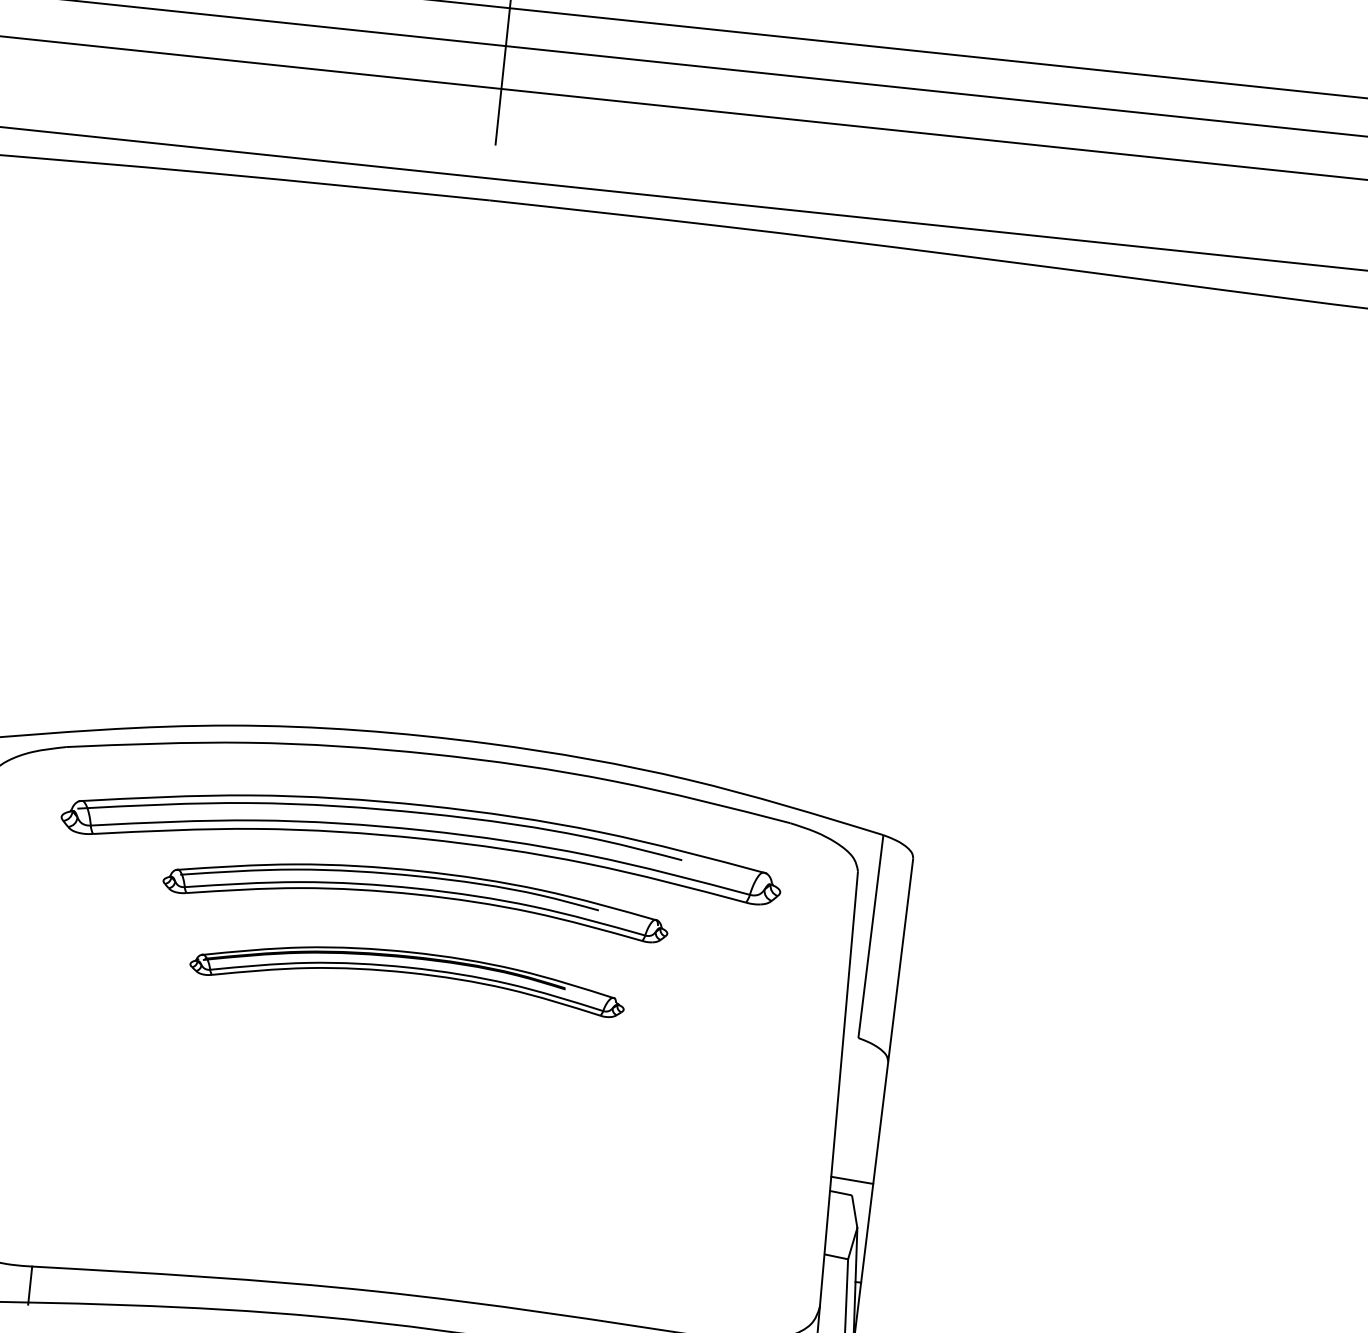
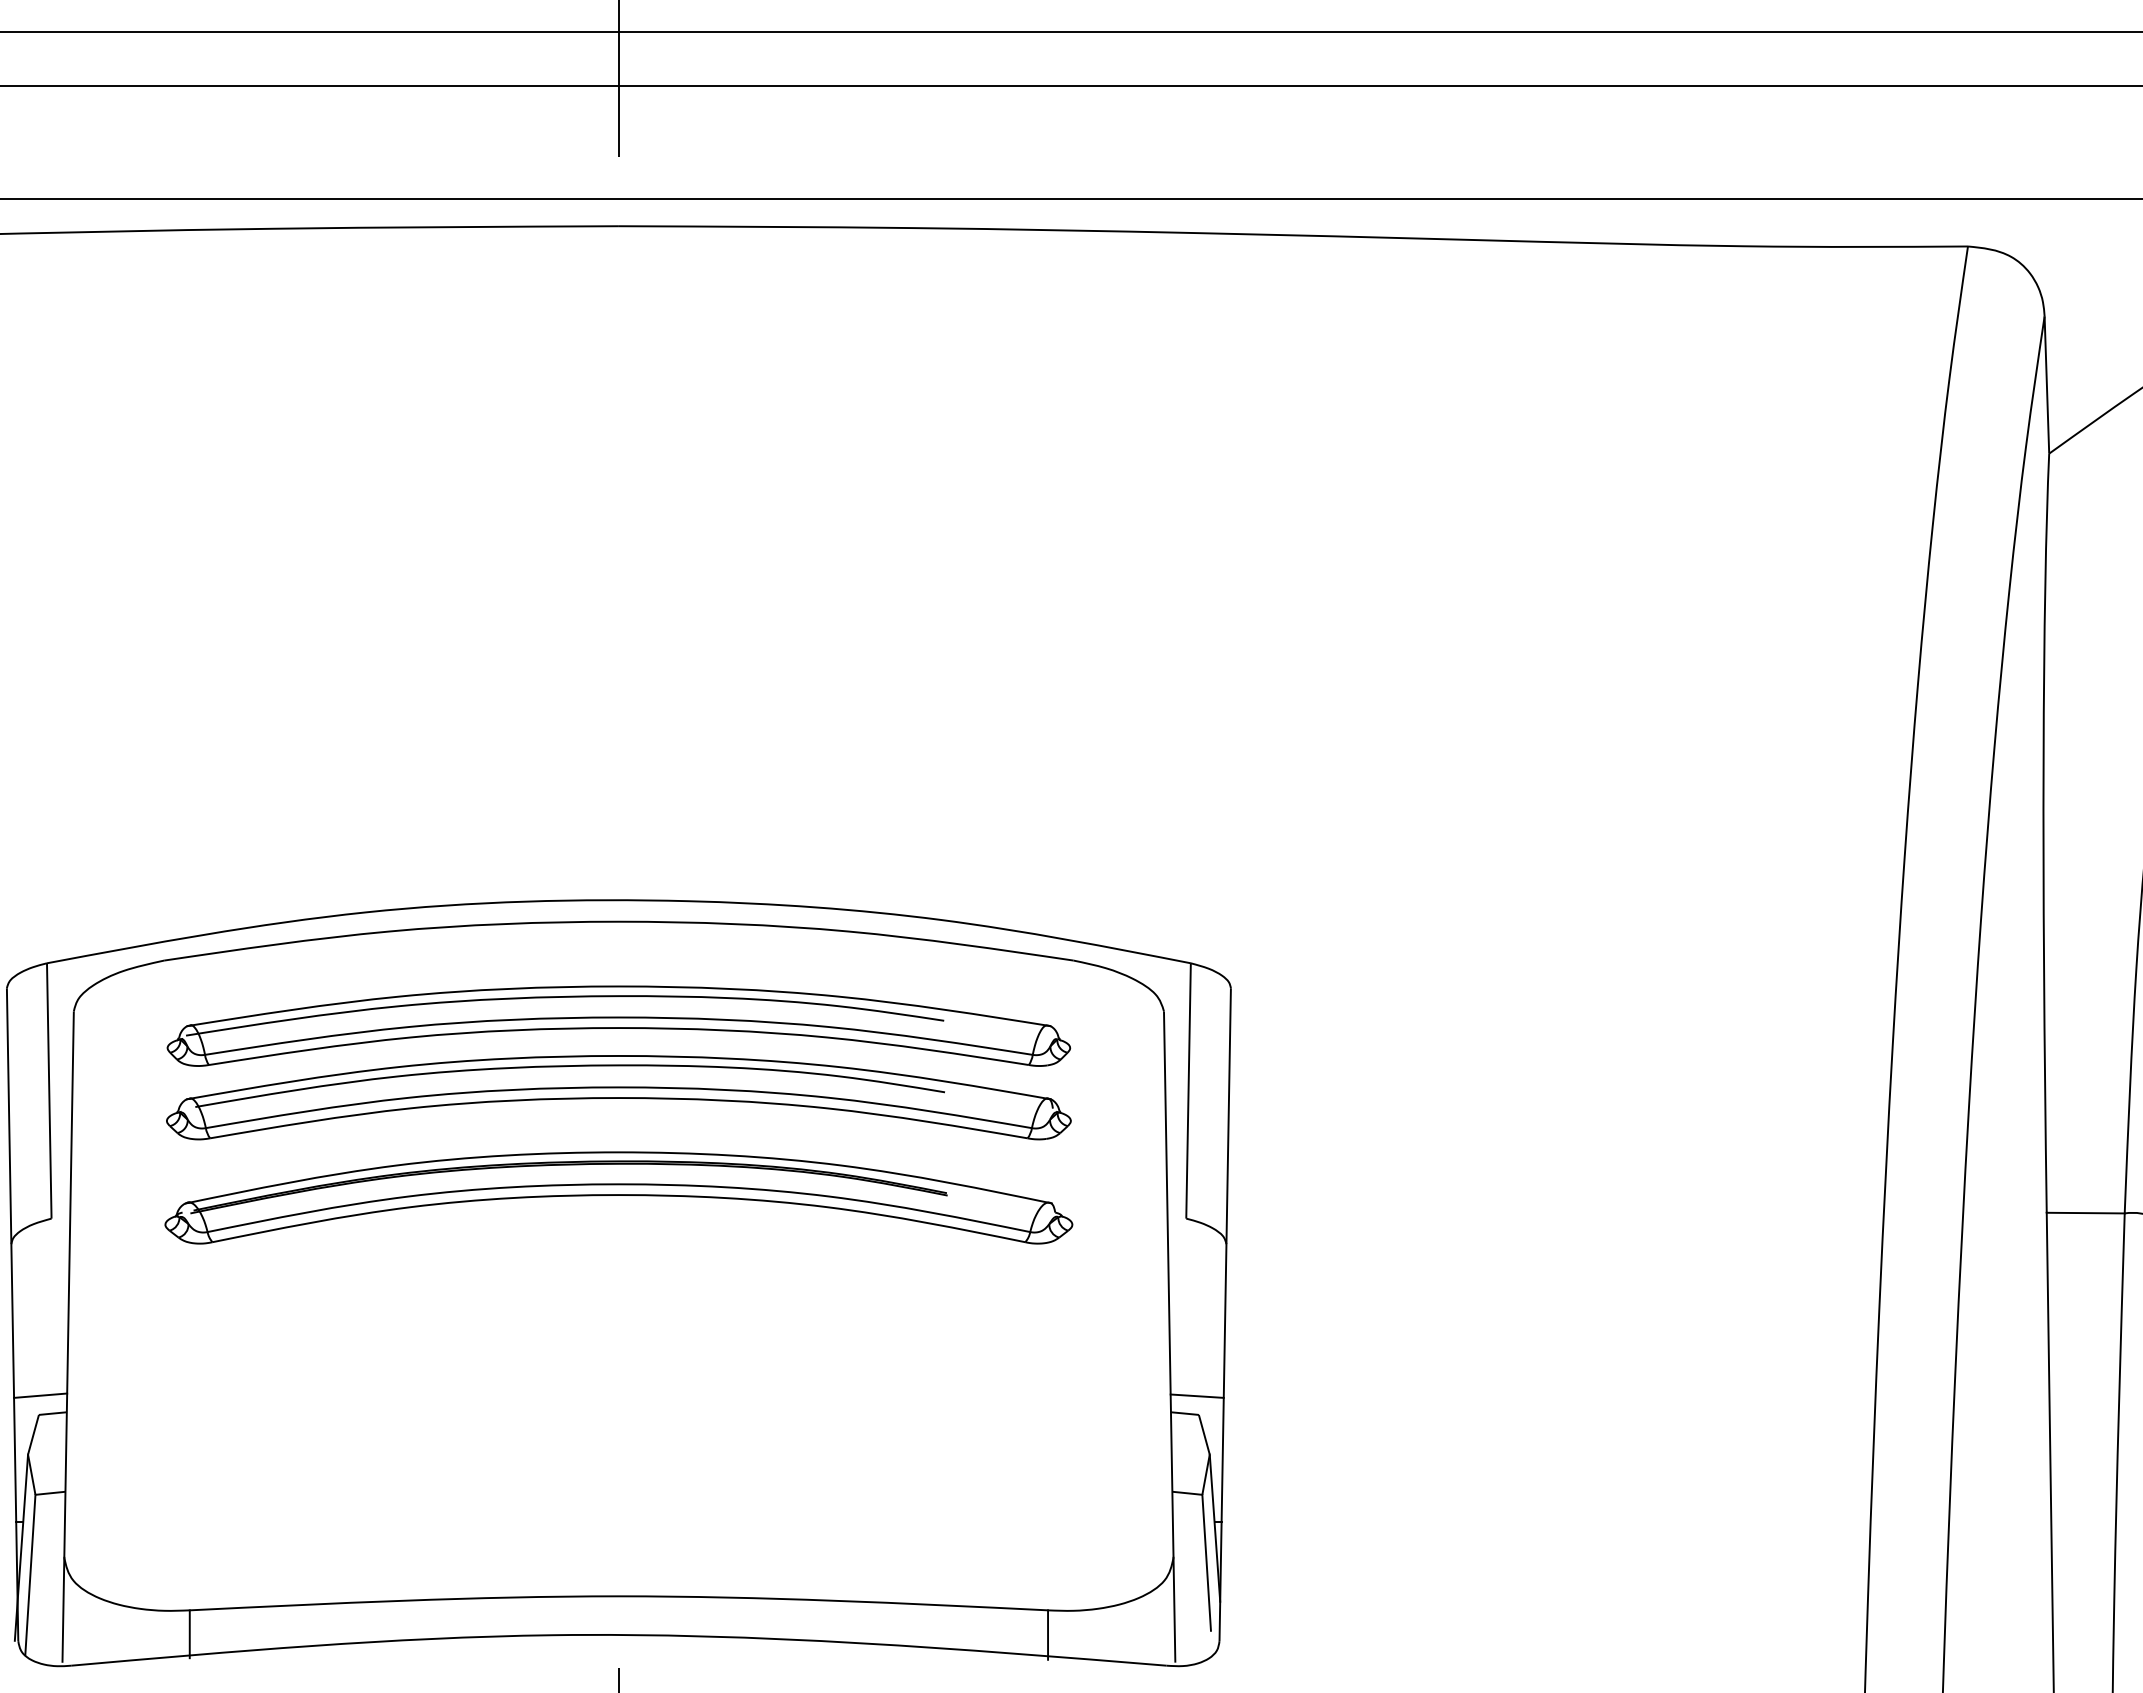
part: (416, 894) -> (618, 1097), size x1.43
part: (408, 973) -> (618, 1197), size x1.67

